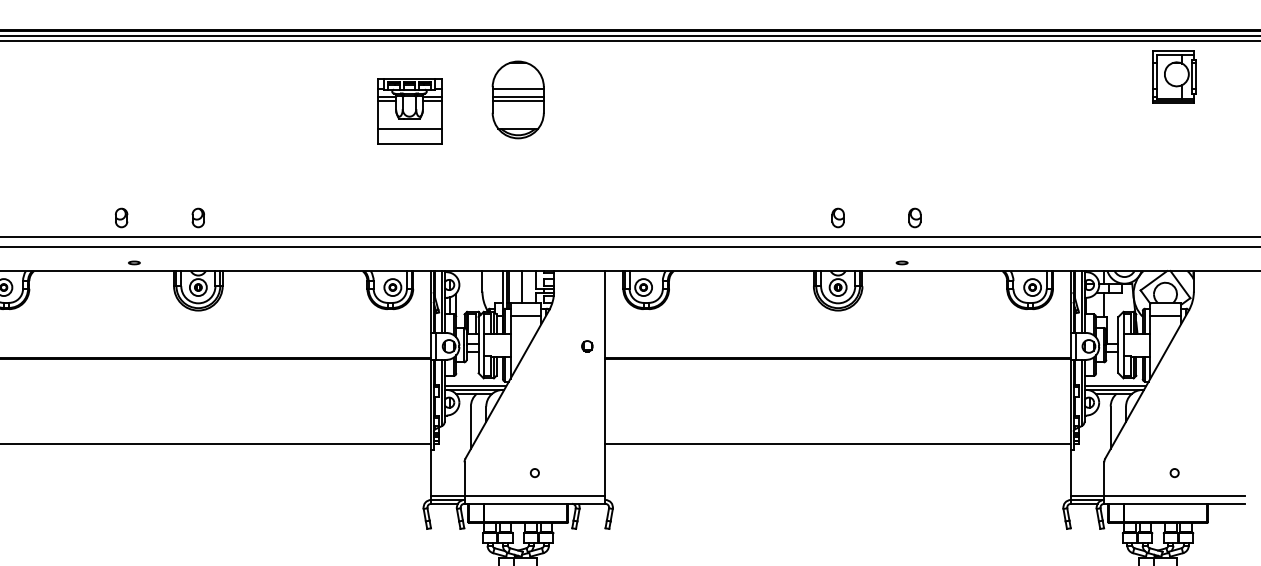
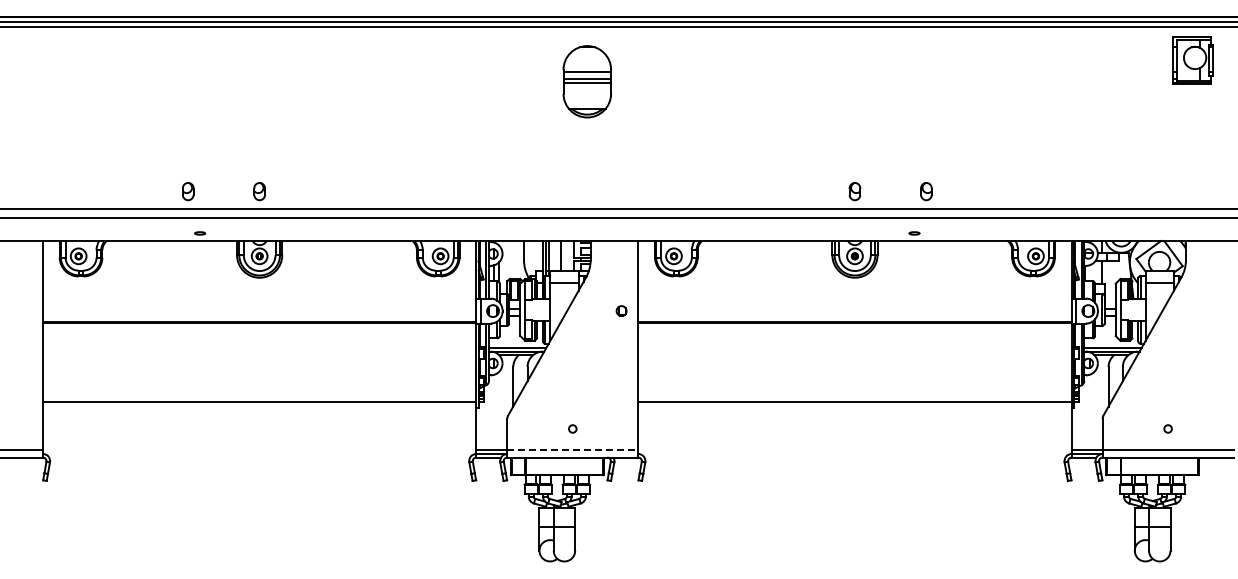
part: (1174, 77) -> (1192, 60), moved
part: (517, 99) -> (586, 81), moved
part: (408, 111) -> (455, 92), removed
line: (535, 496) -> (573, 450), solid -> dashed

